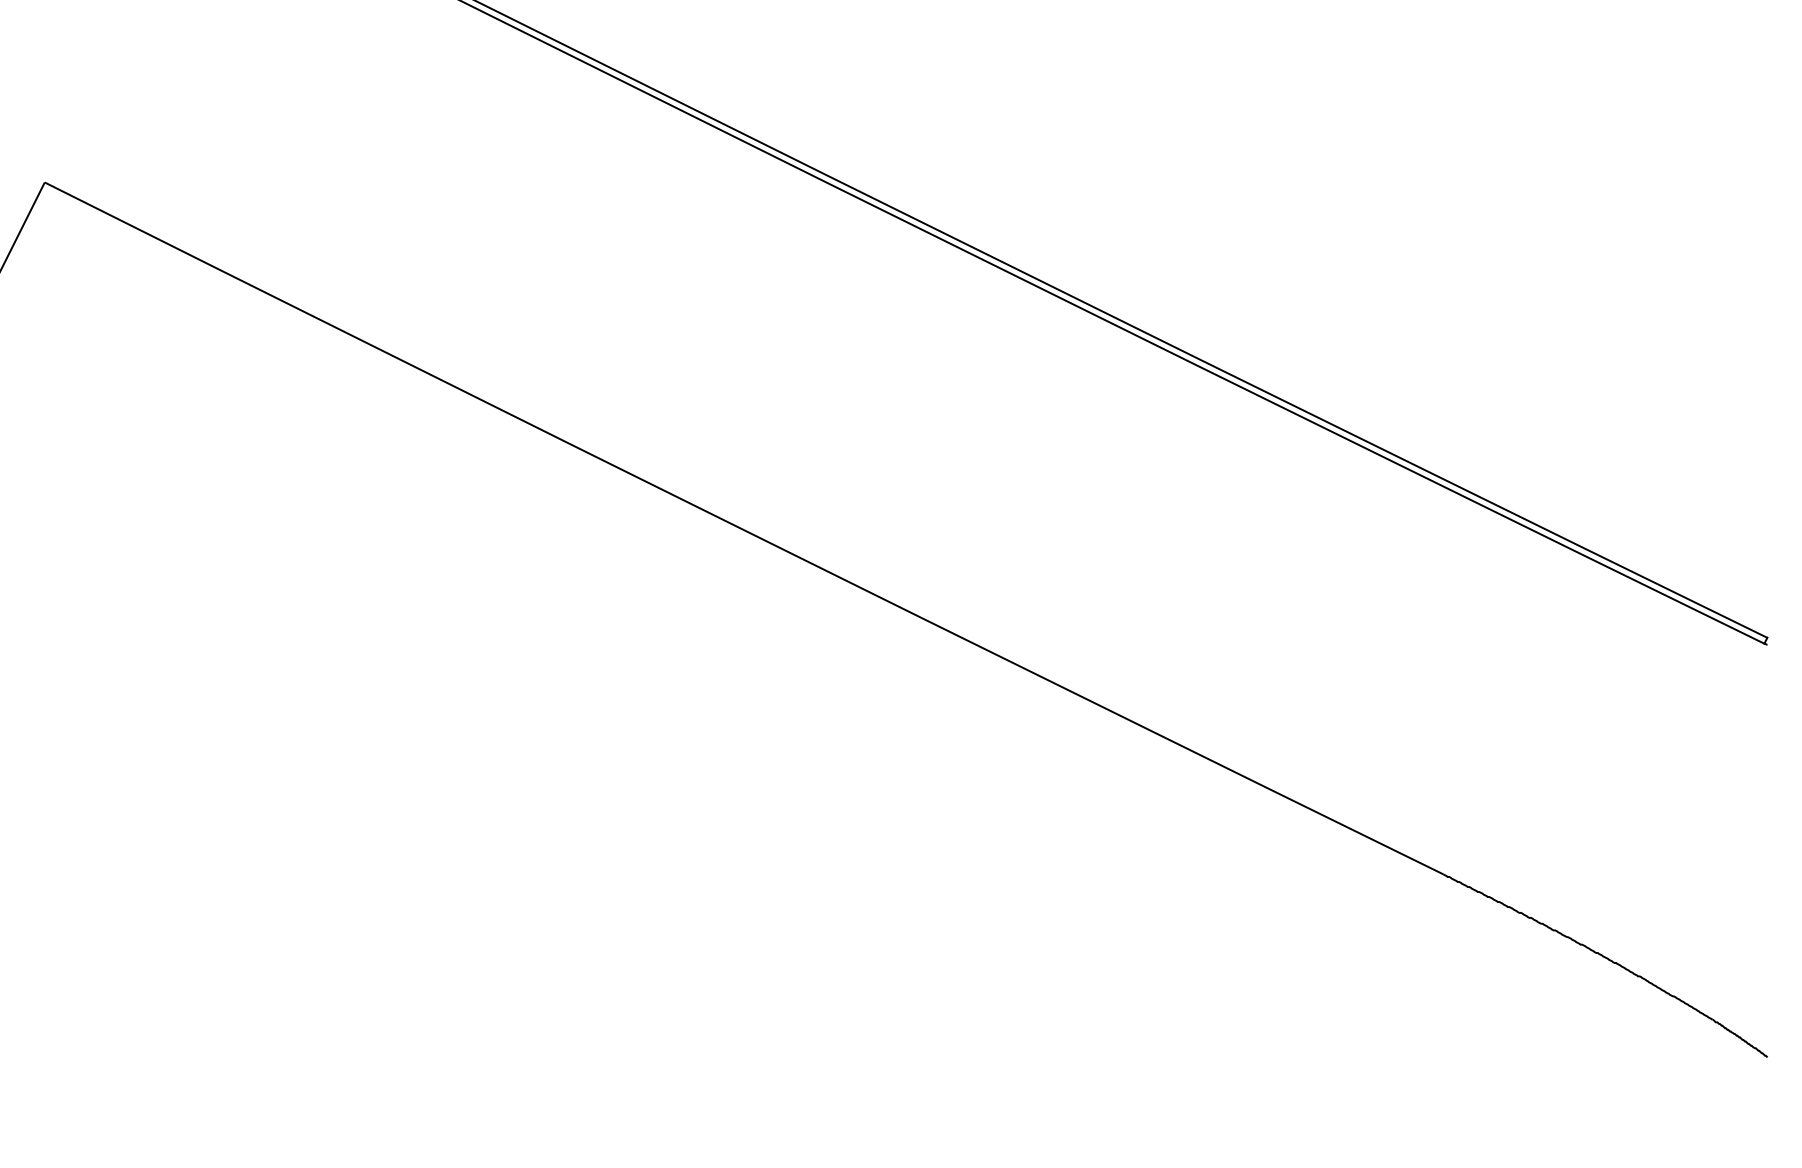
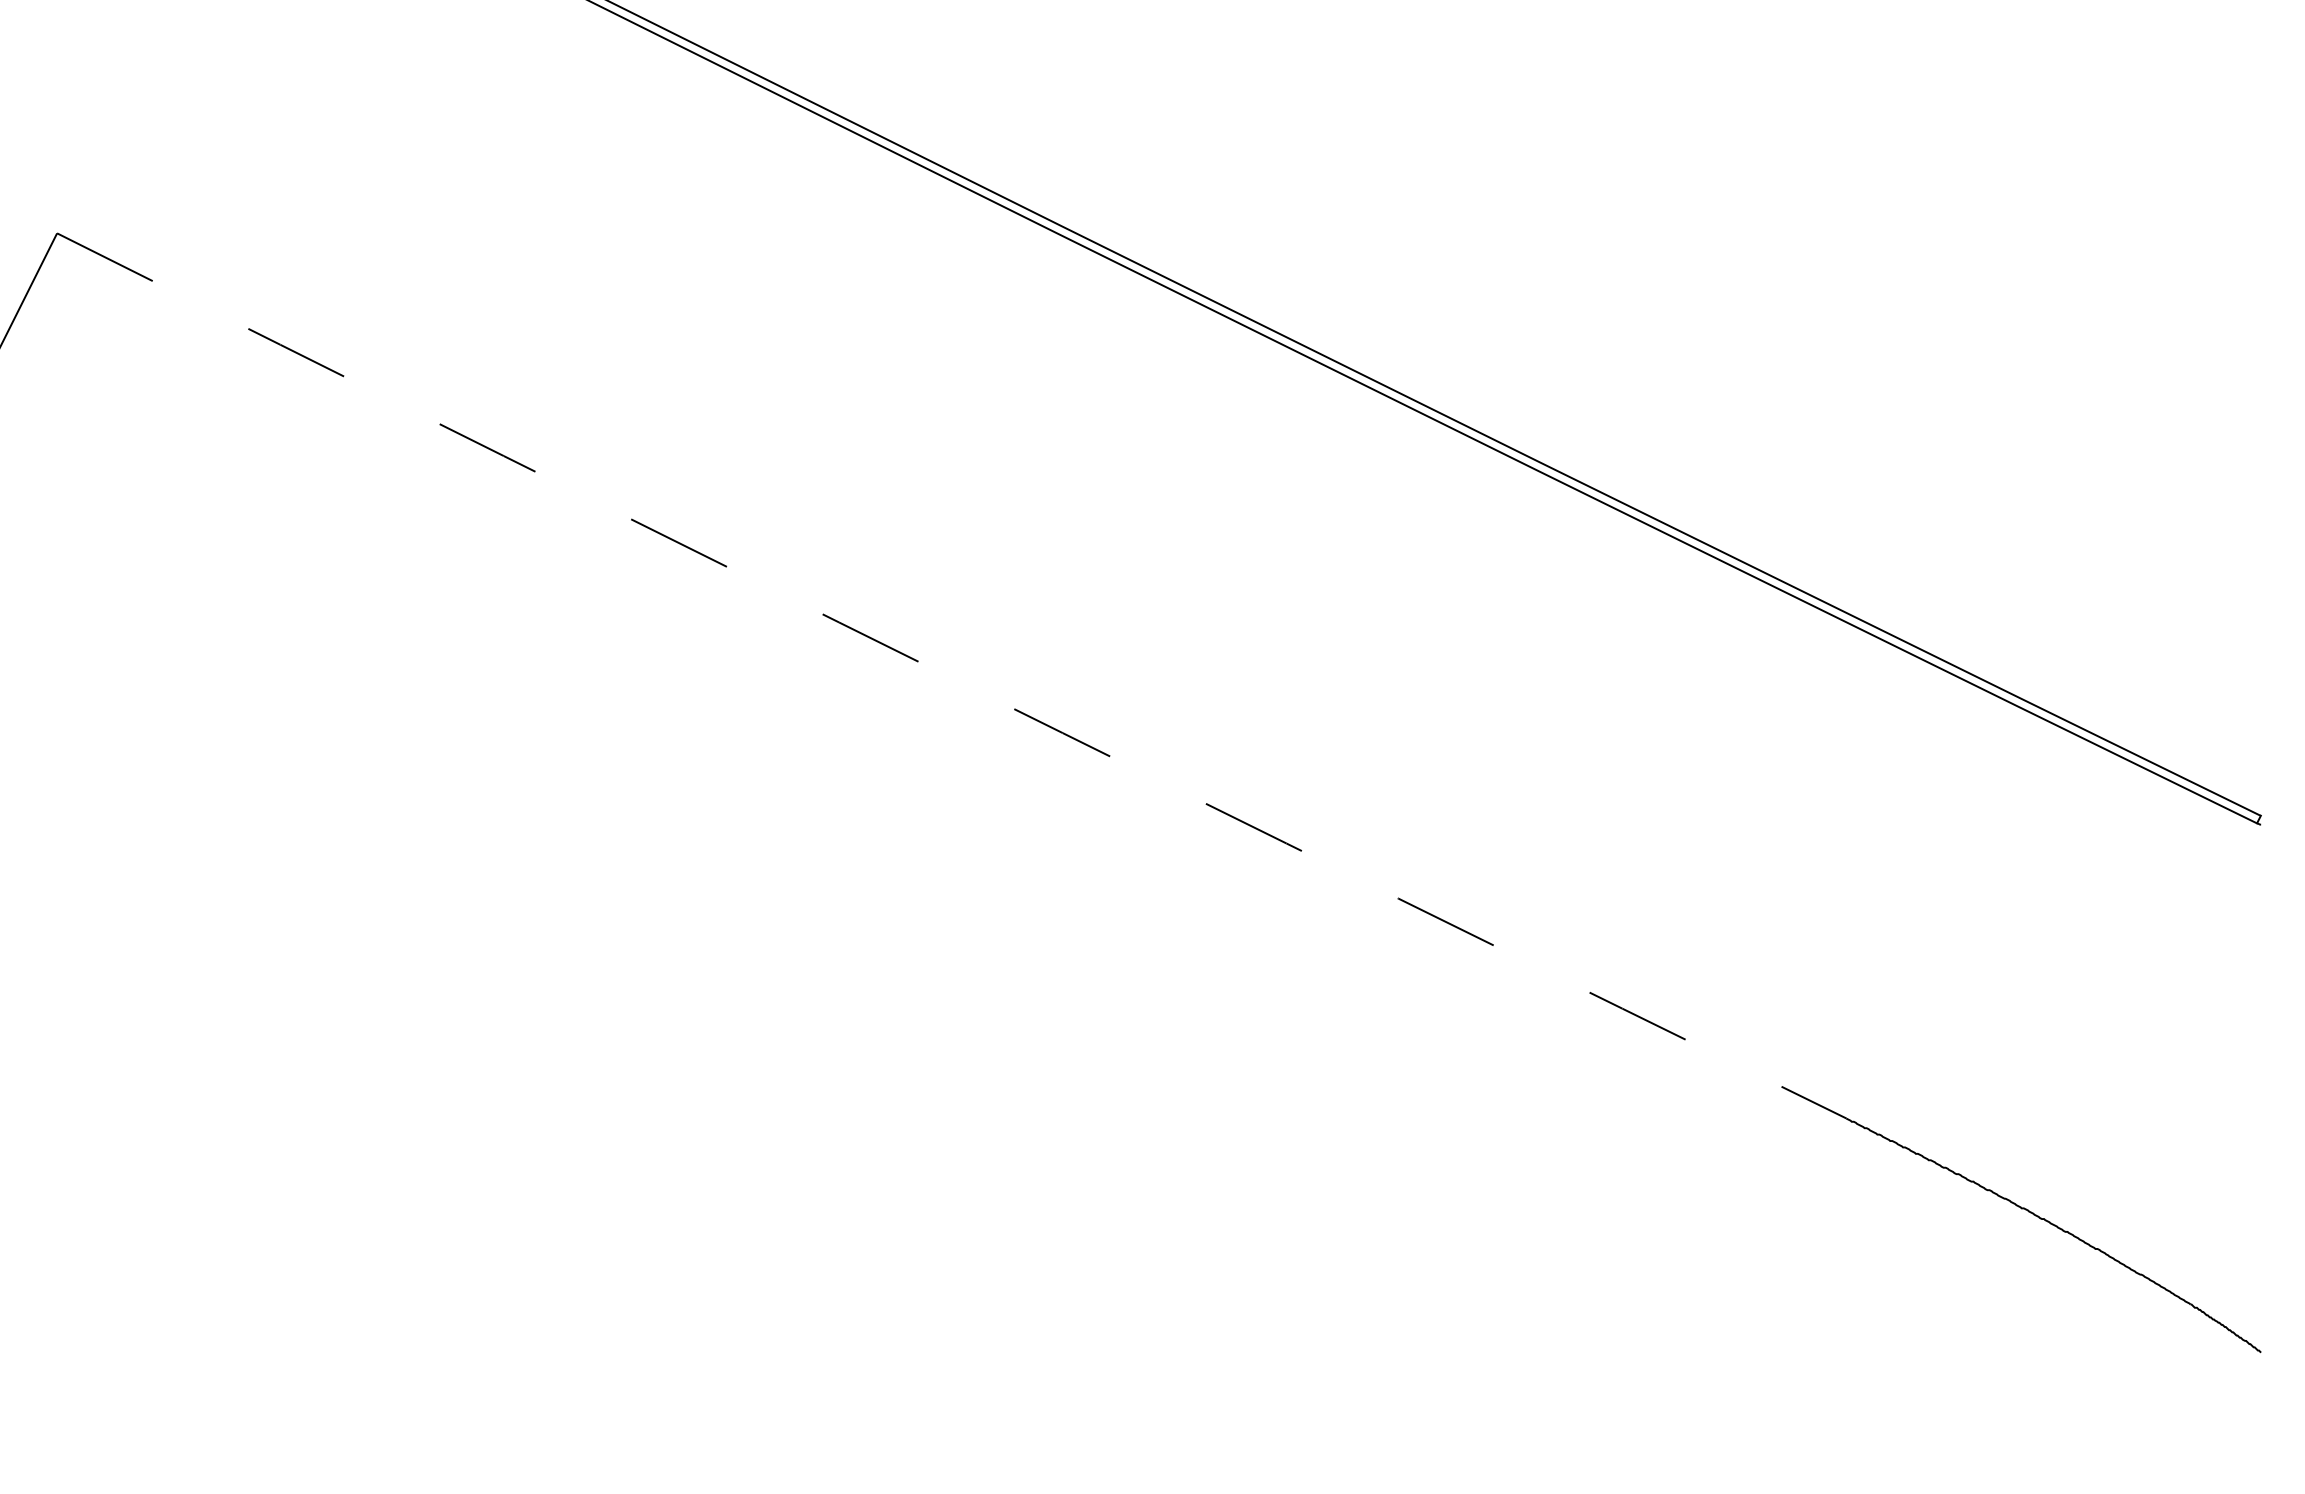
arc: (743, 529) -> (951, 677), solid -> dashed

